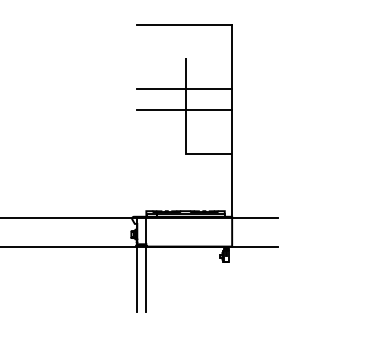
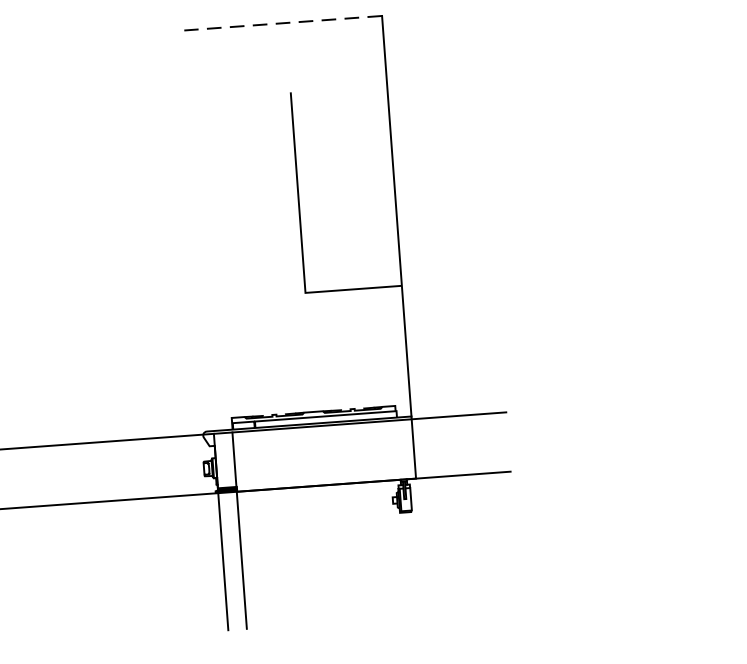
line: (184, 24) -> (282, 22), solid -> dashed
line: (184, 88) -> (292, 156), removed
line: (184, 110) -> (295, 202), removed

